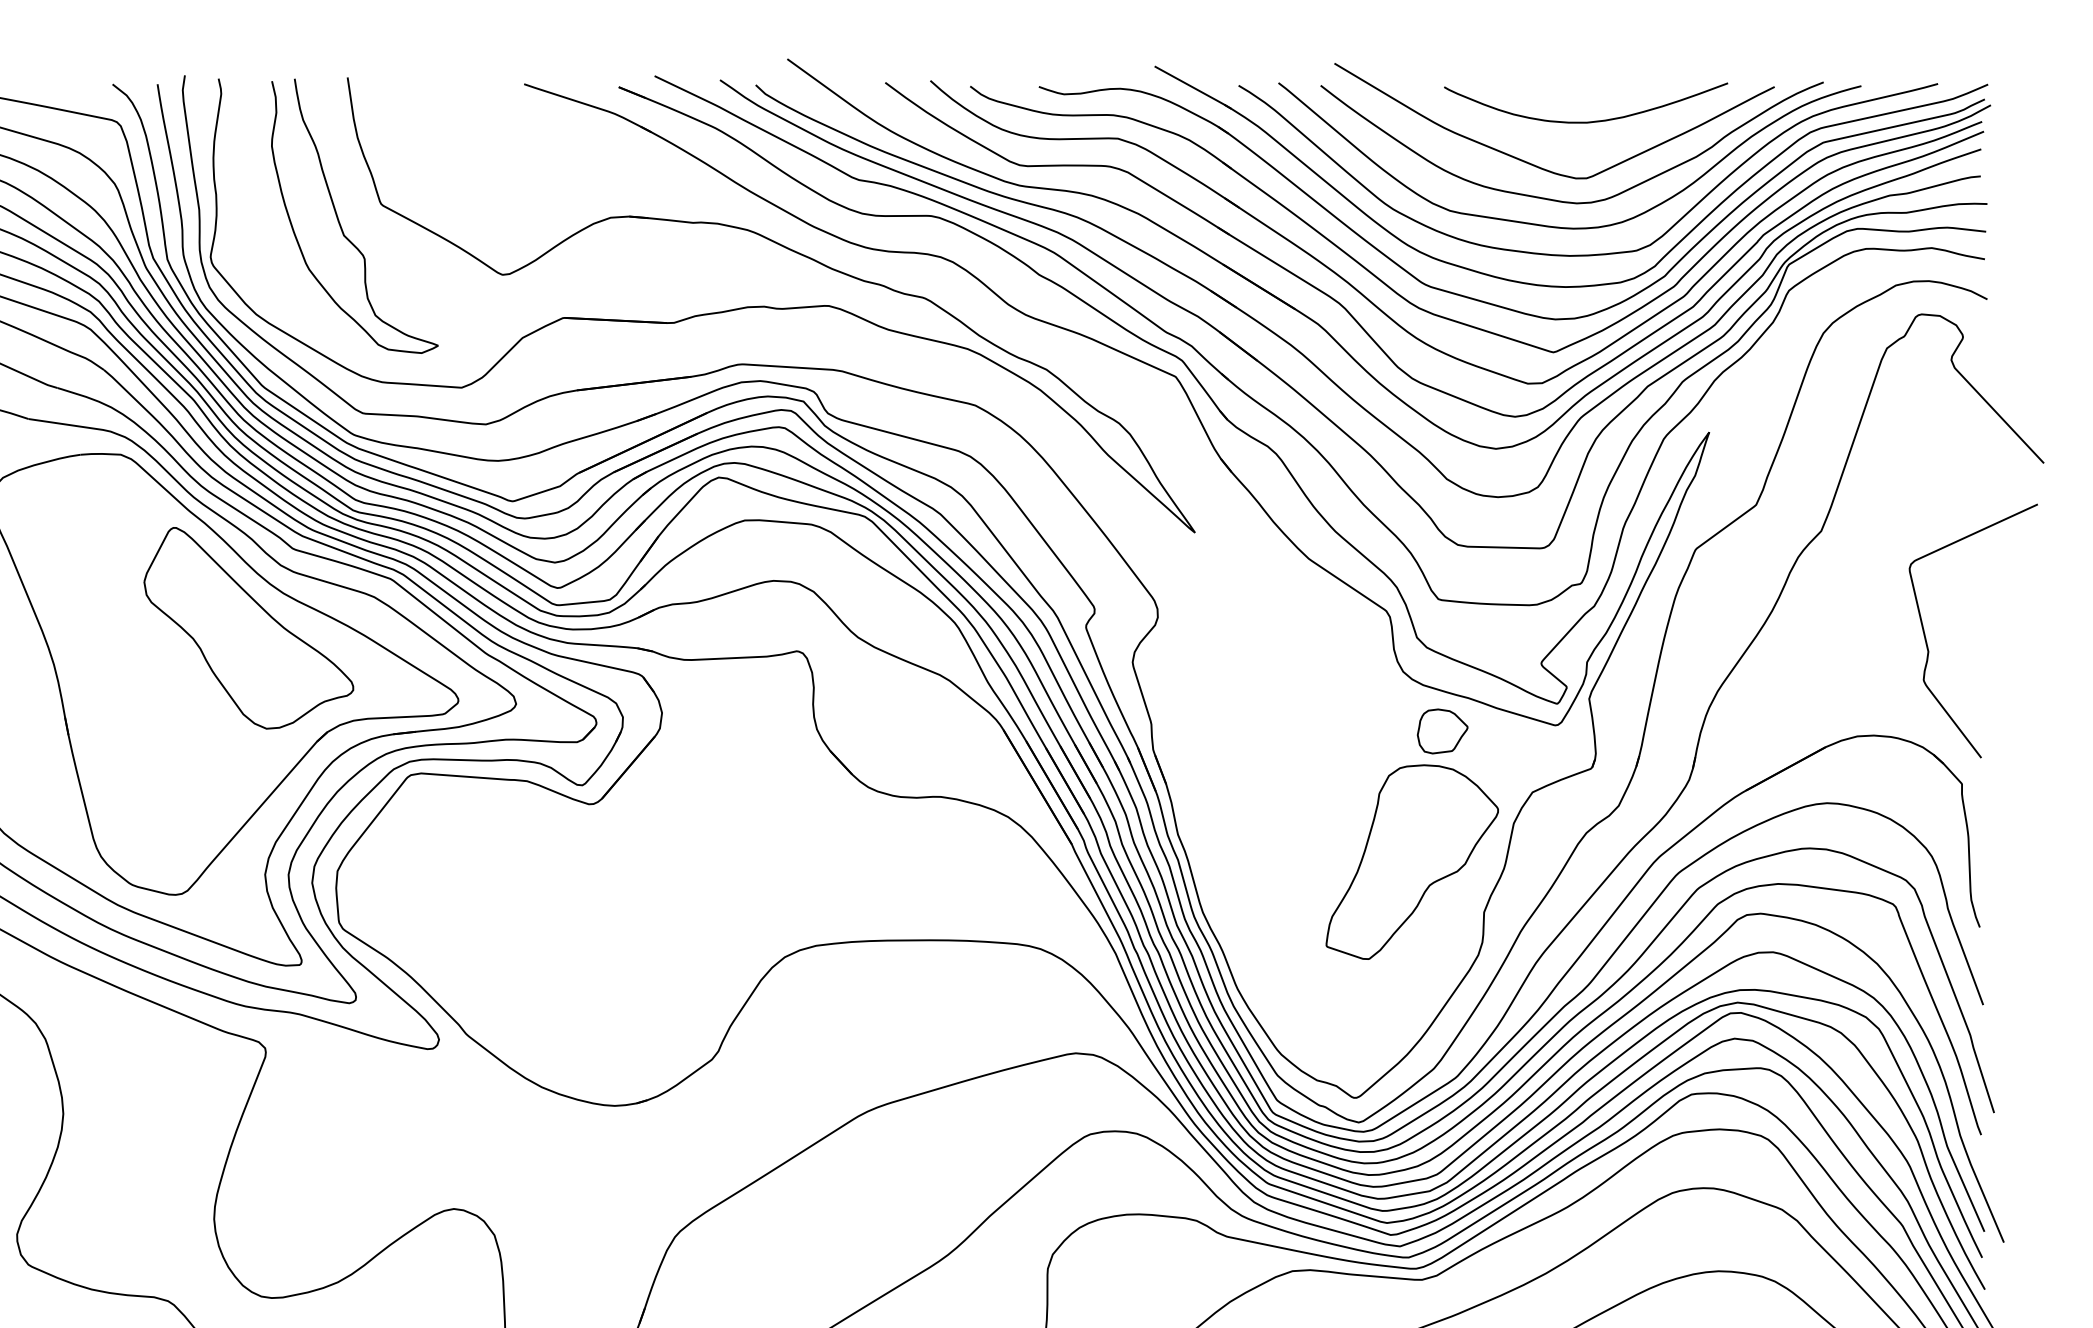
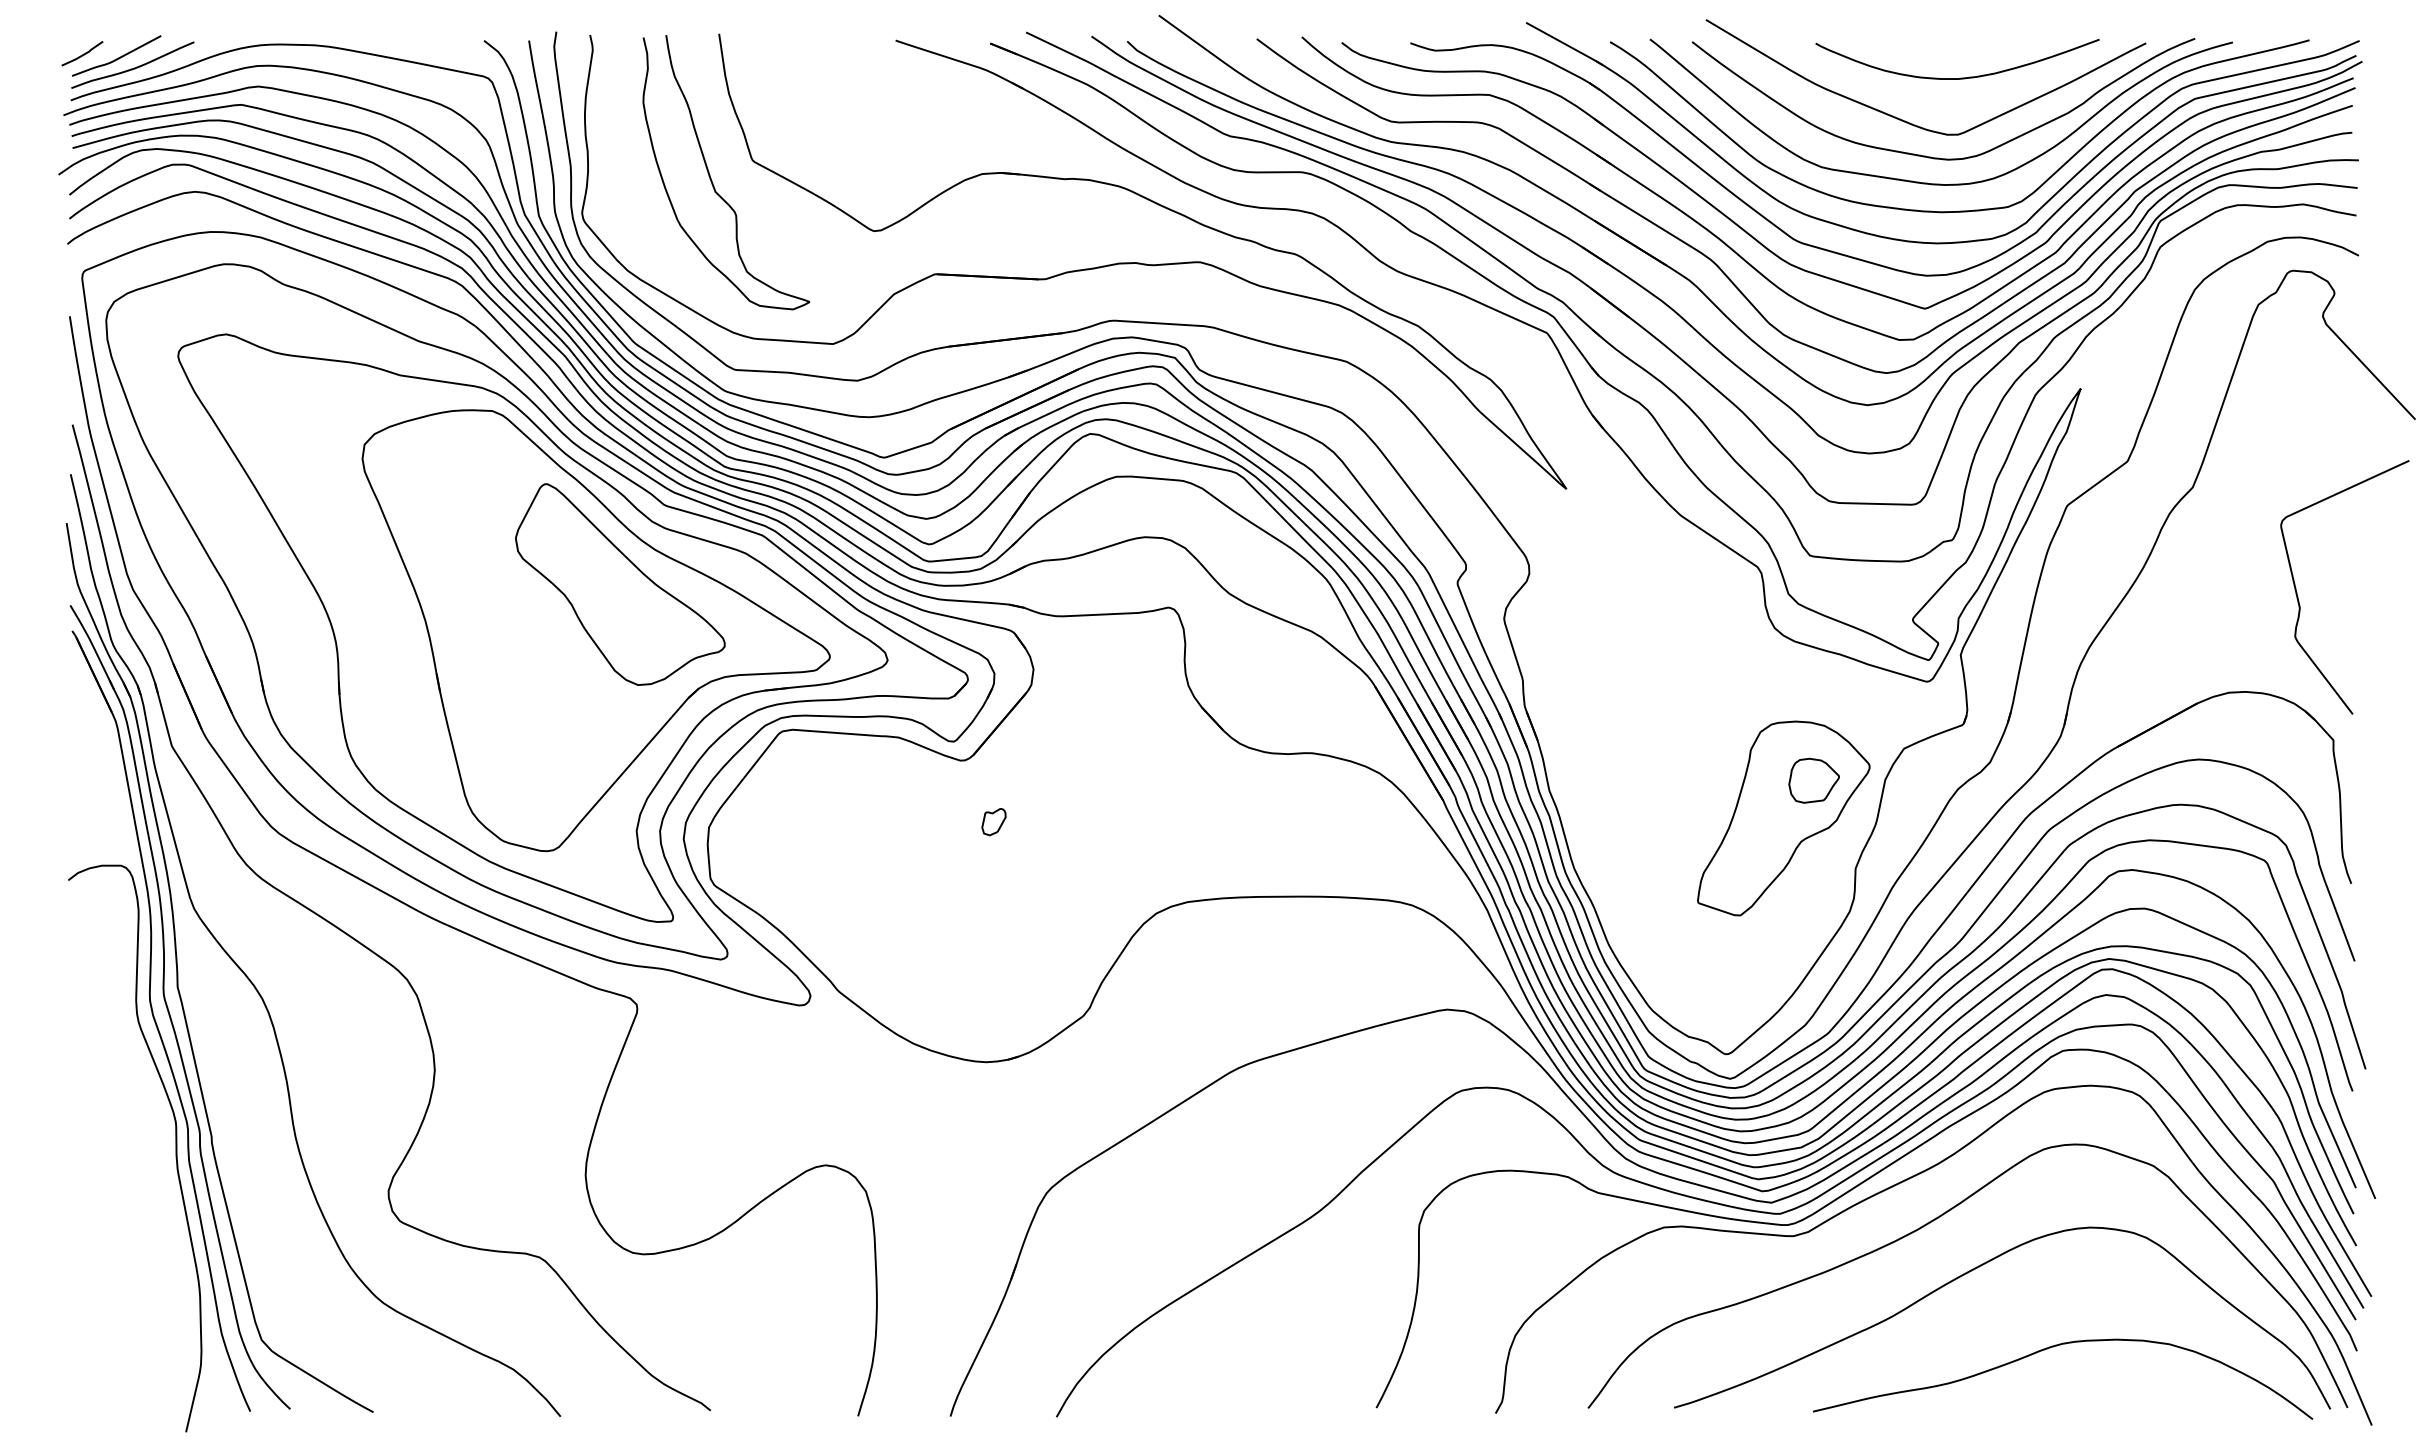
part: (1442, 731) -> (1813, 780), moved
part: (622, 866) -> (993, 822), added

